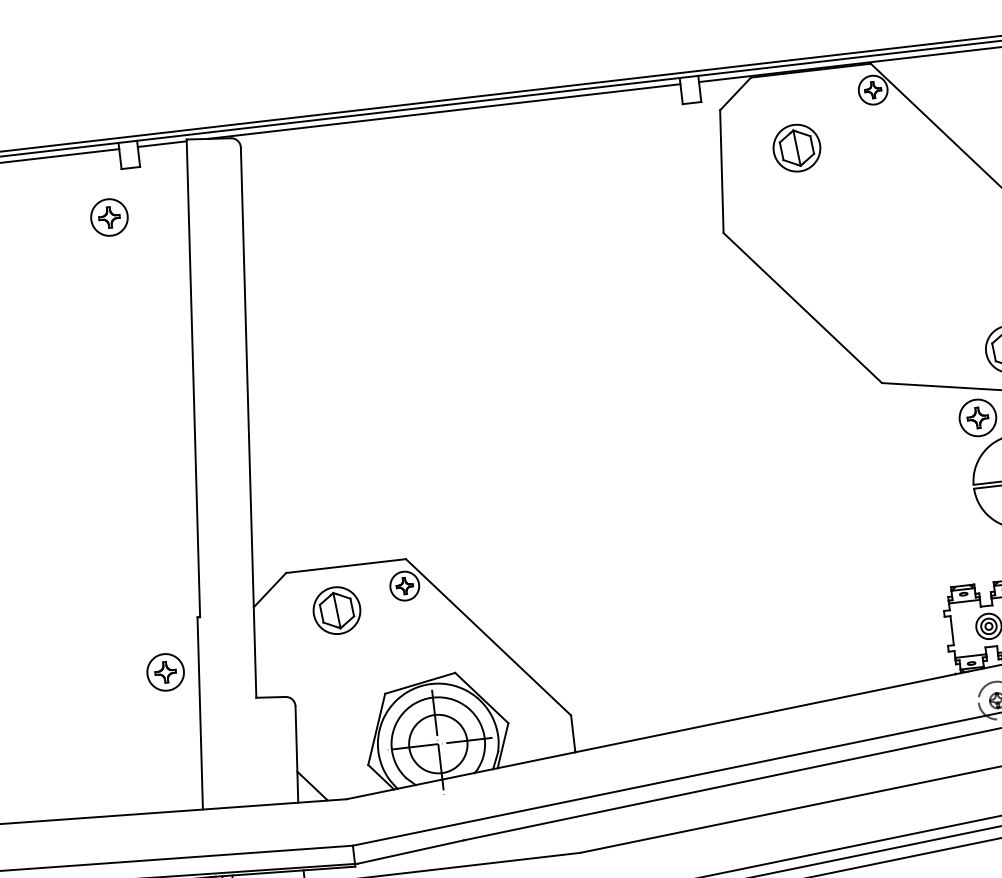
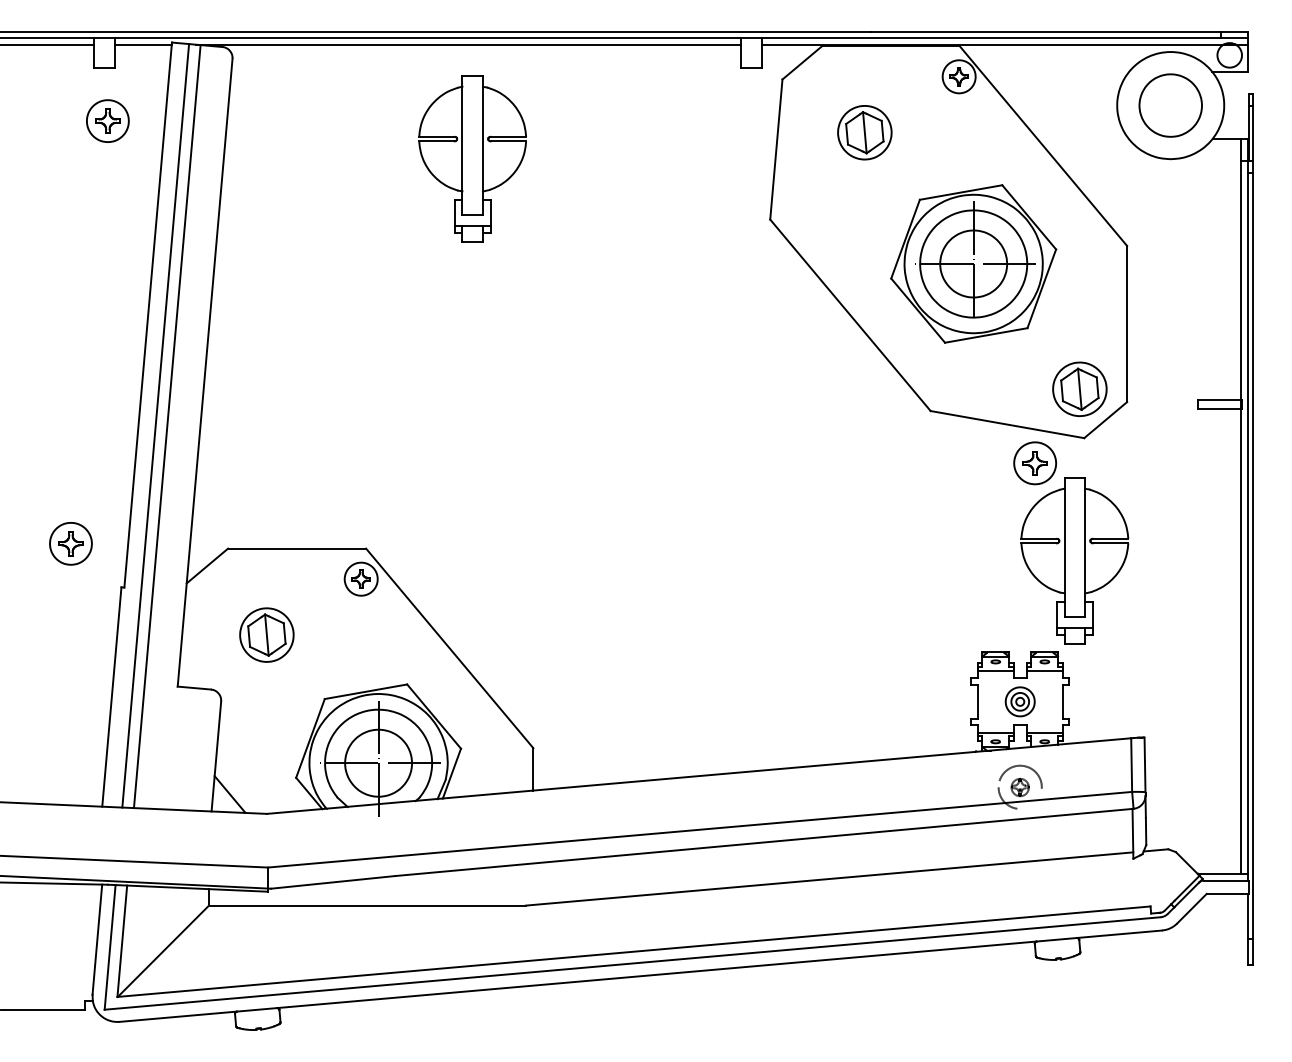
part: (459, 209) -> (472, 158), added
part: (109, 217) -> (107, 120), moved
part: (904, 250) -> (973, 263), added
line: (210, 473) -> (155, 425), added
line: (220, 473) -> (166, 426), added
part: (336, 610) -> (266, 634), moved
part: (165, 672) -> (70, 543), moved

